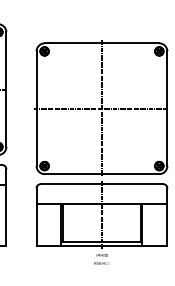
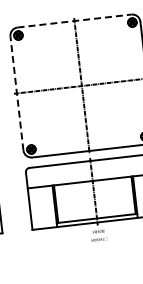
line: (102, 43) -> (75, 21), solid -> dashed
line: (36, 108) -> (16, 93), solid -> dashed

